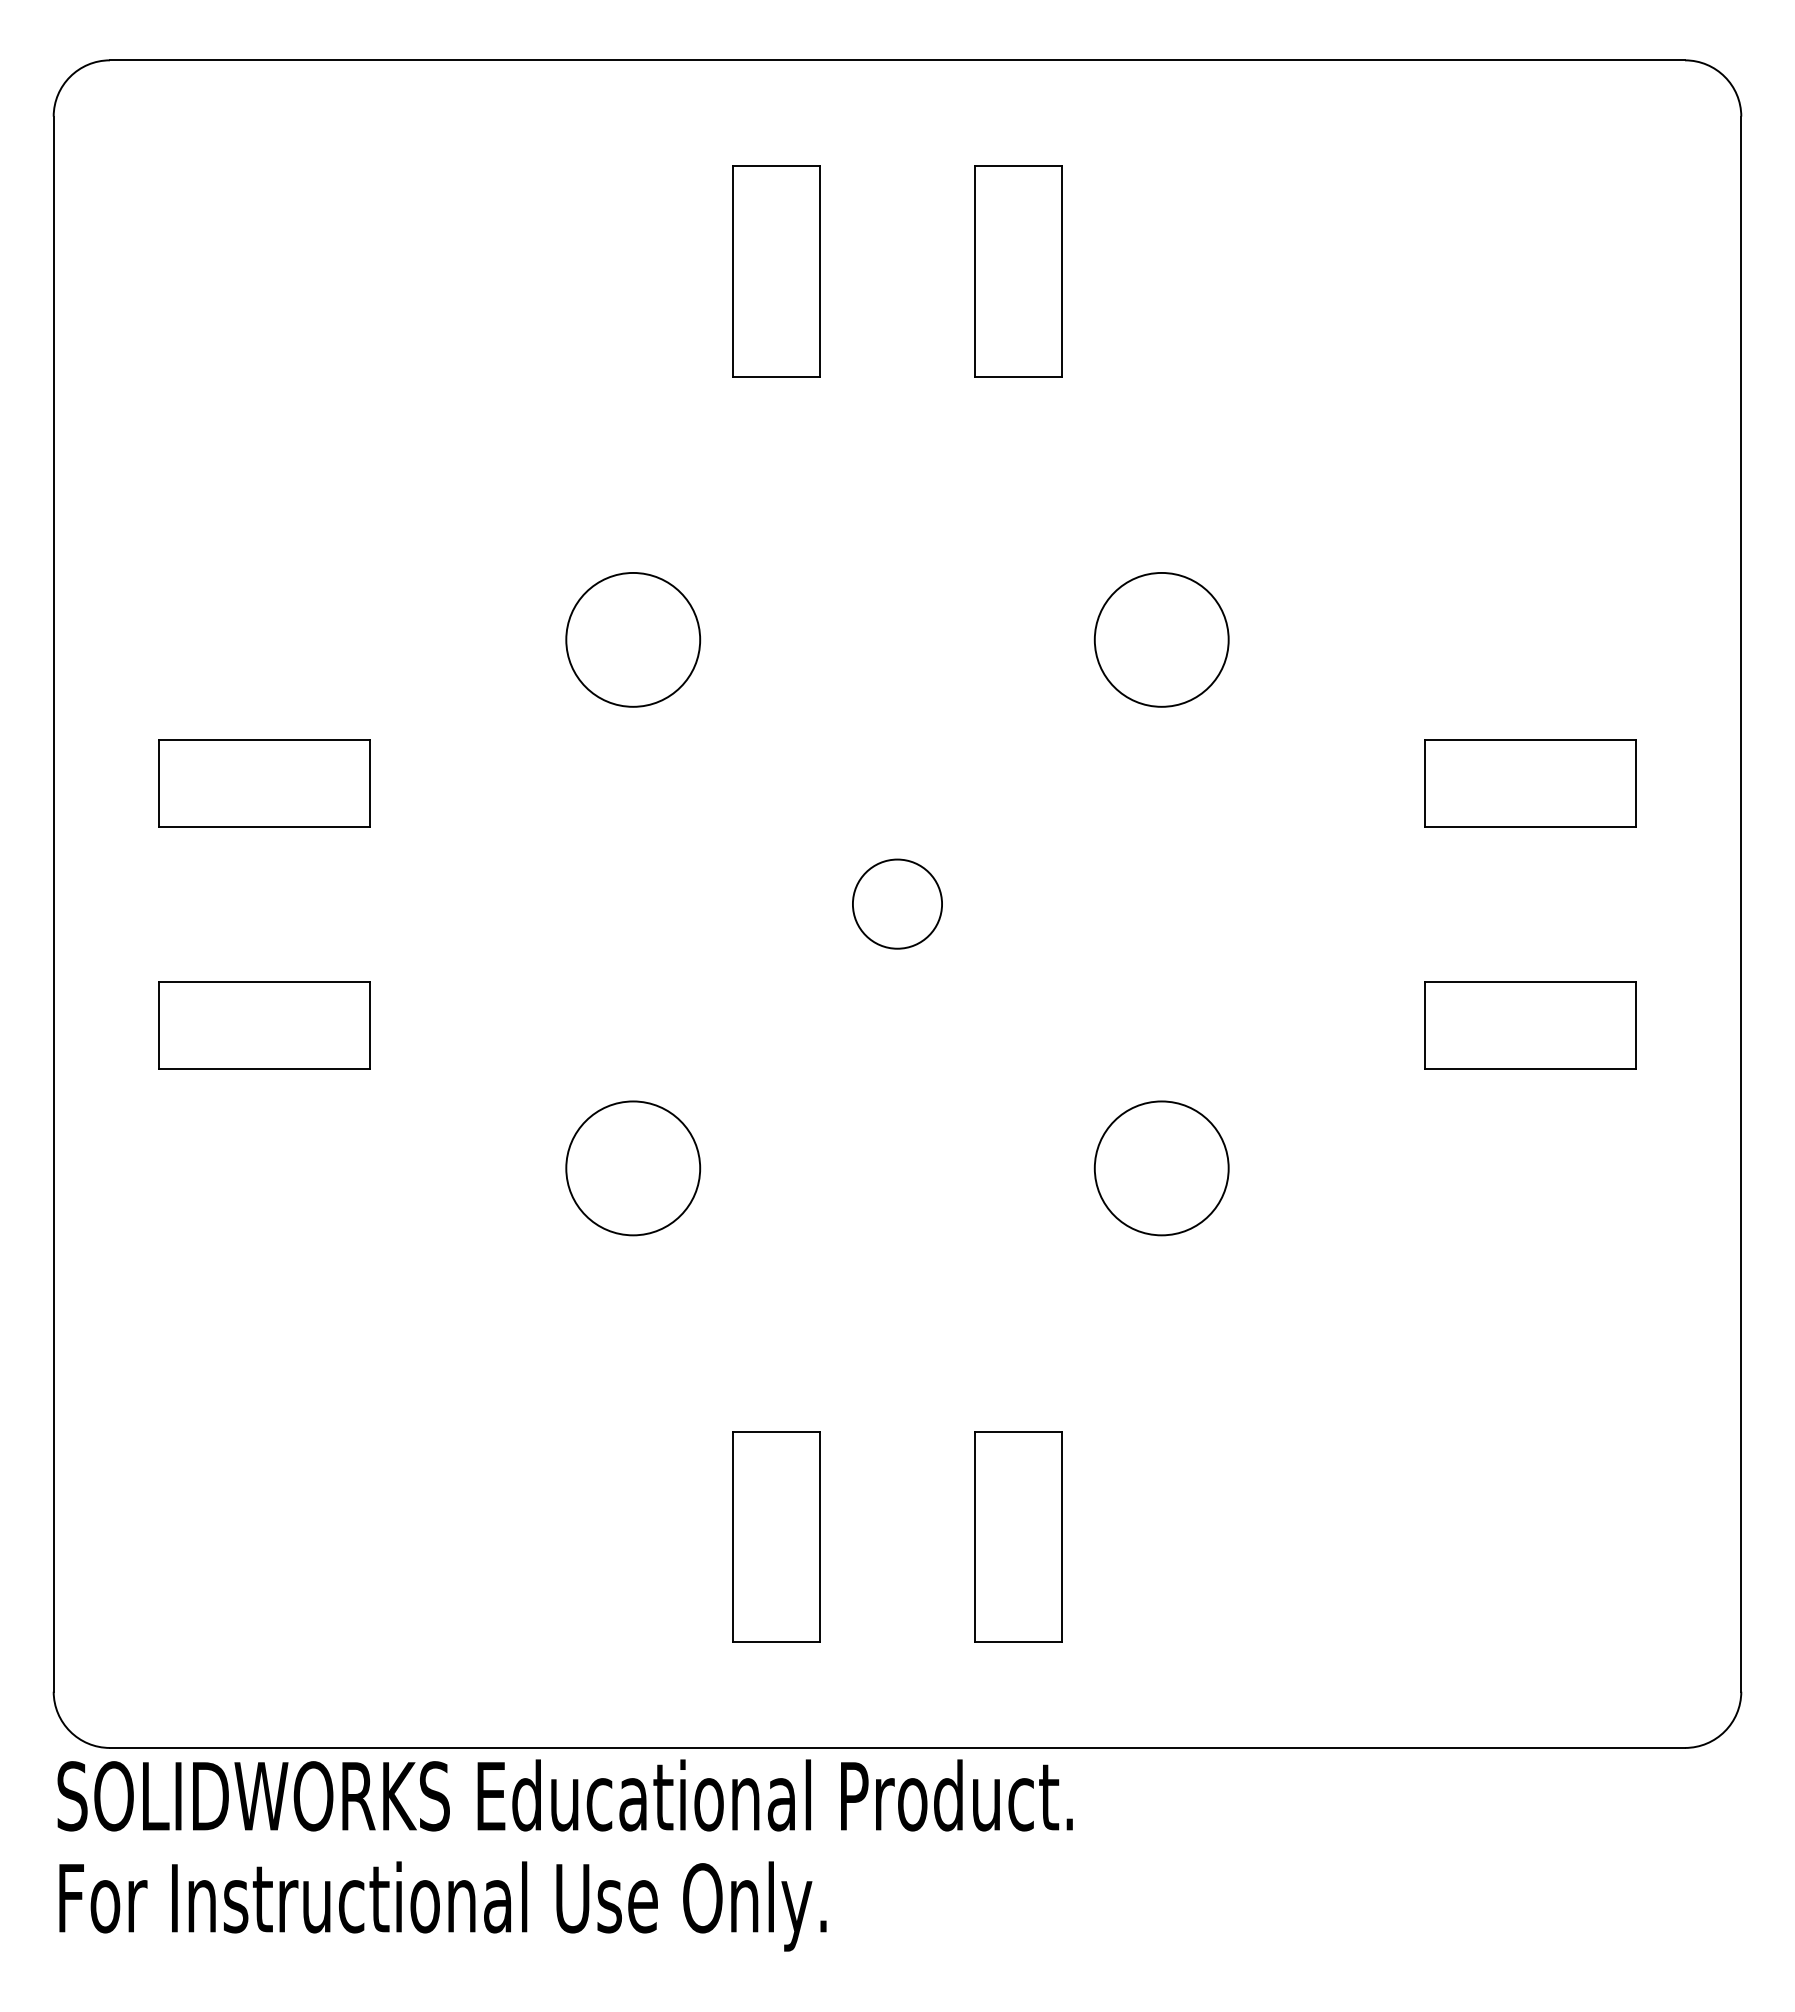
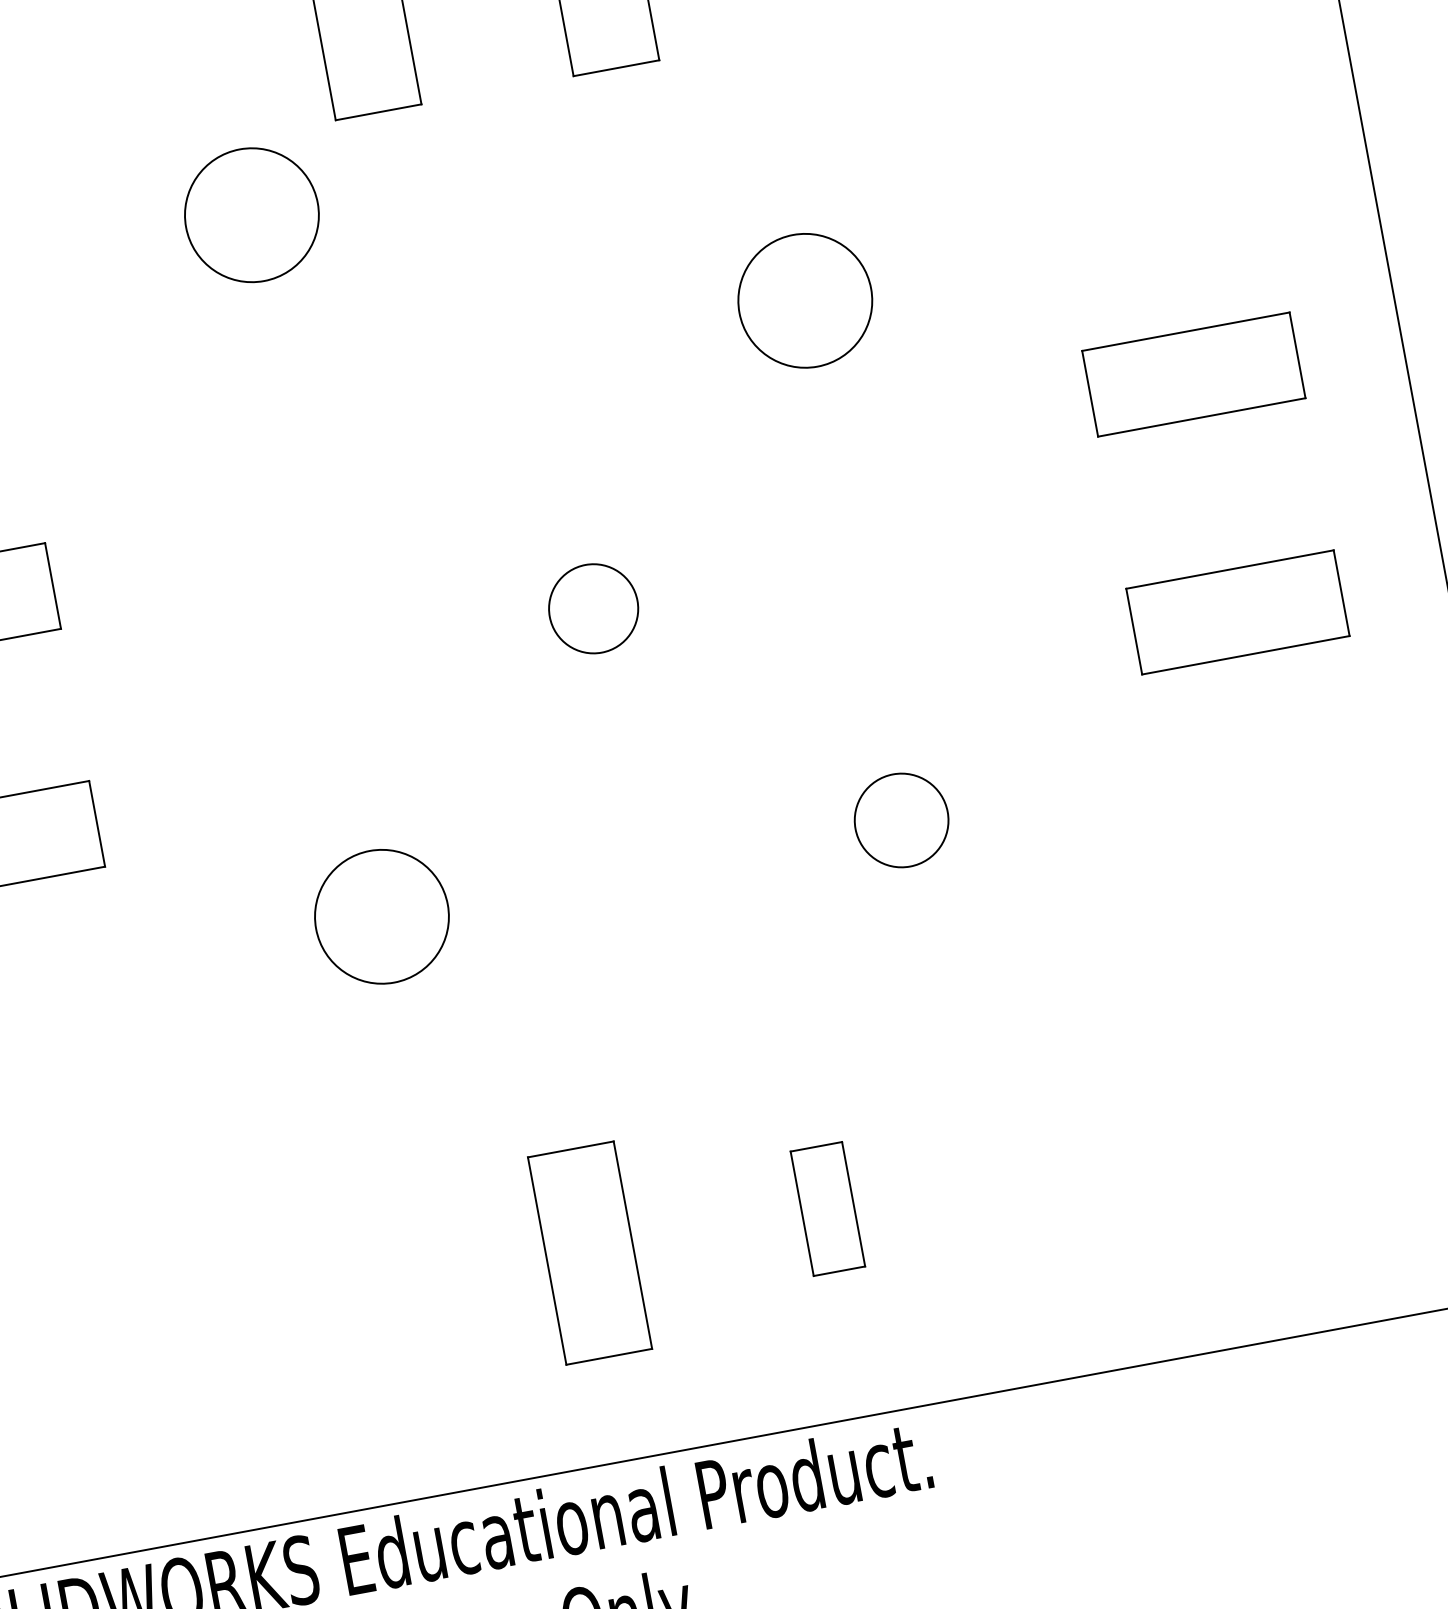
circle: (633, 639) -> (252, 214), moved
circle: (1161, 1168) -> (901, 820), size x0.7
part: (1018, 1536) -> (827, 1208), size x0.6

